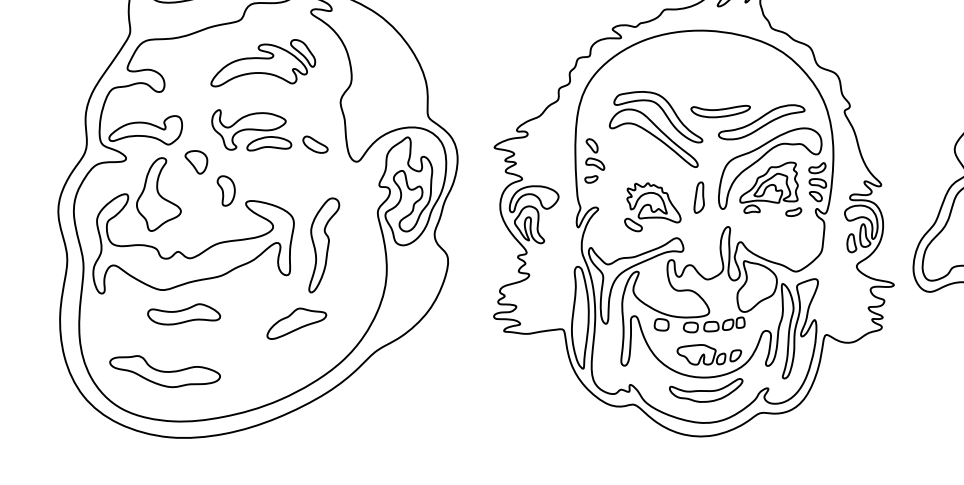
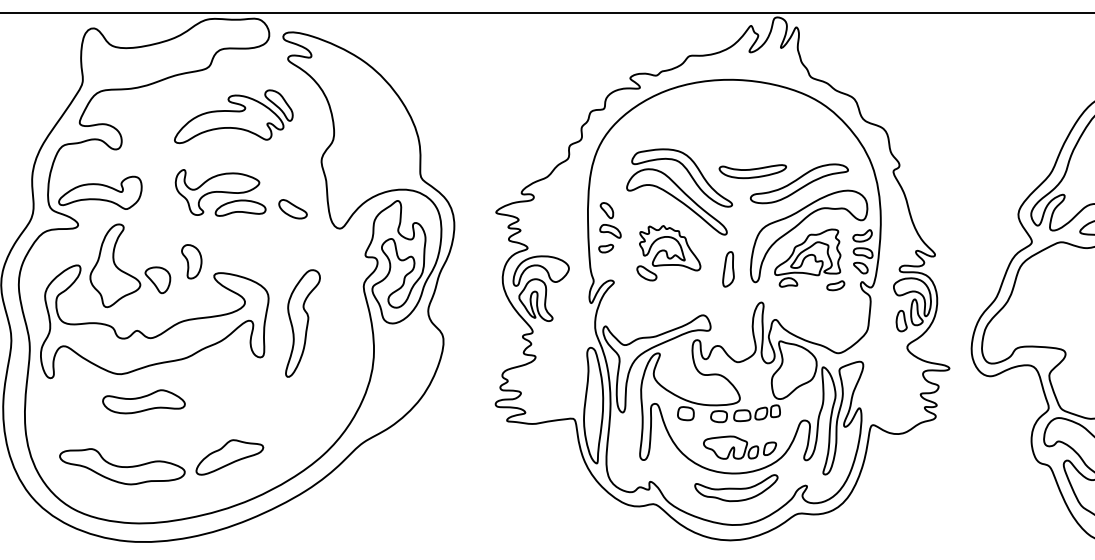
part: (196, 162) -> (157, 280), moved
part: (652, 207) -> (668, 253), moved
part: (296, 323) -> (229, 457), moved

